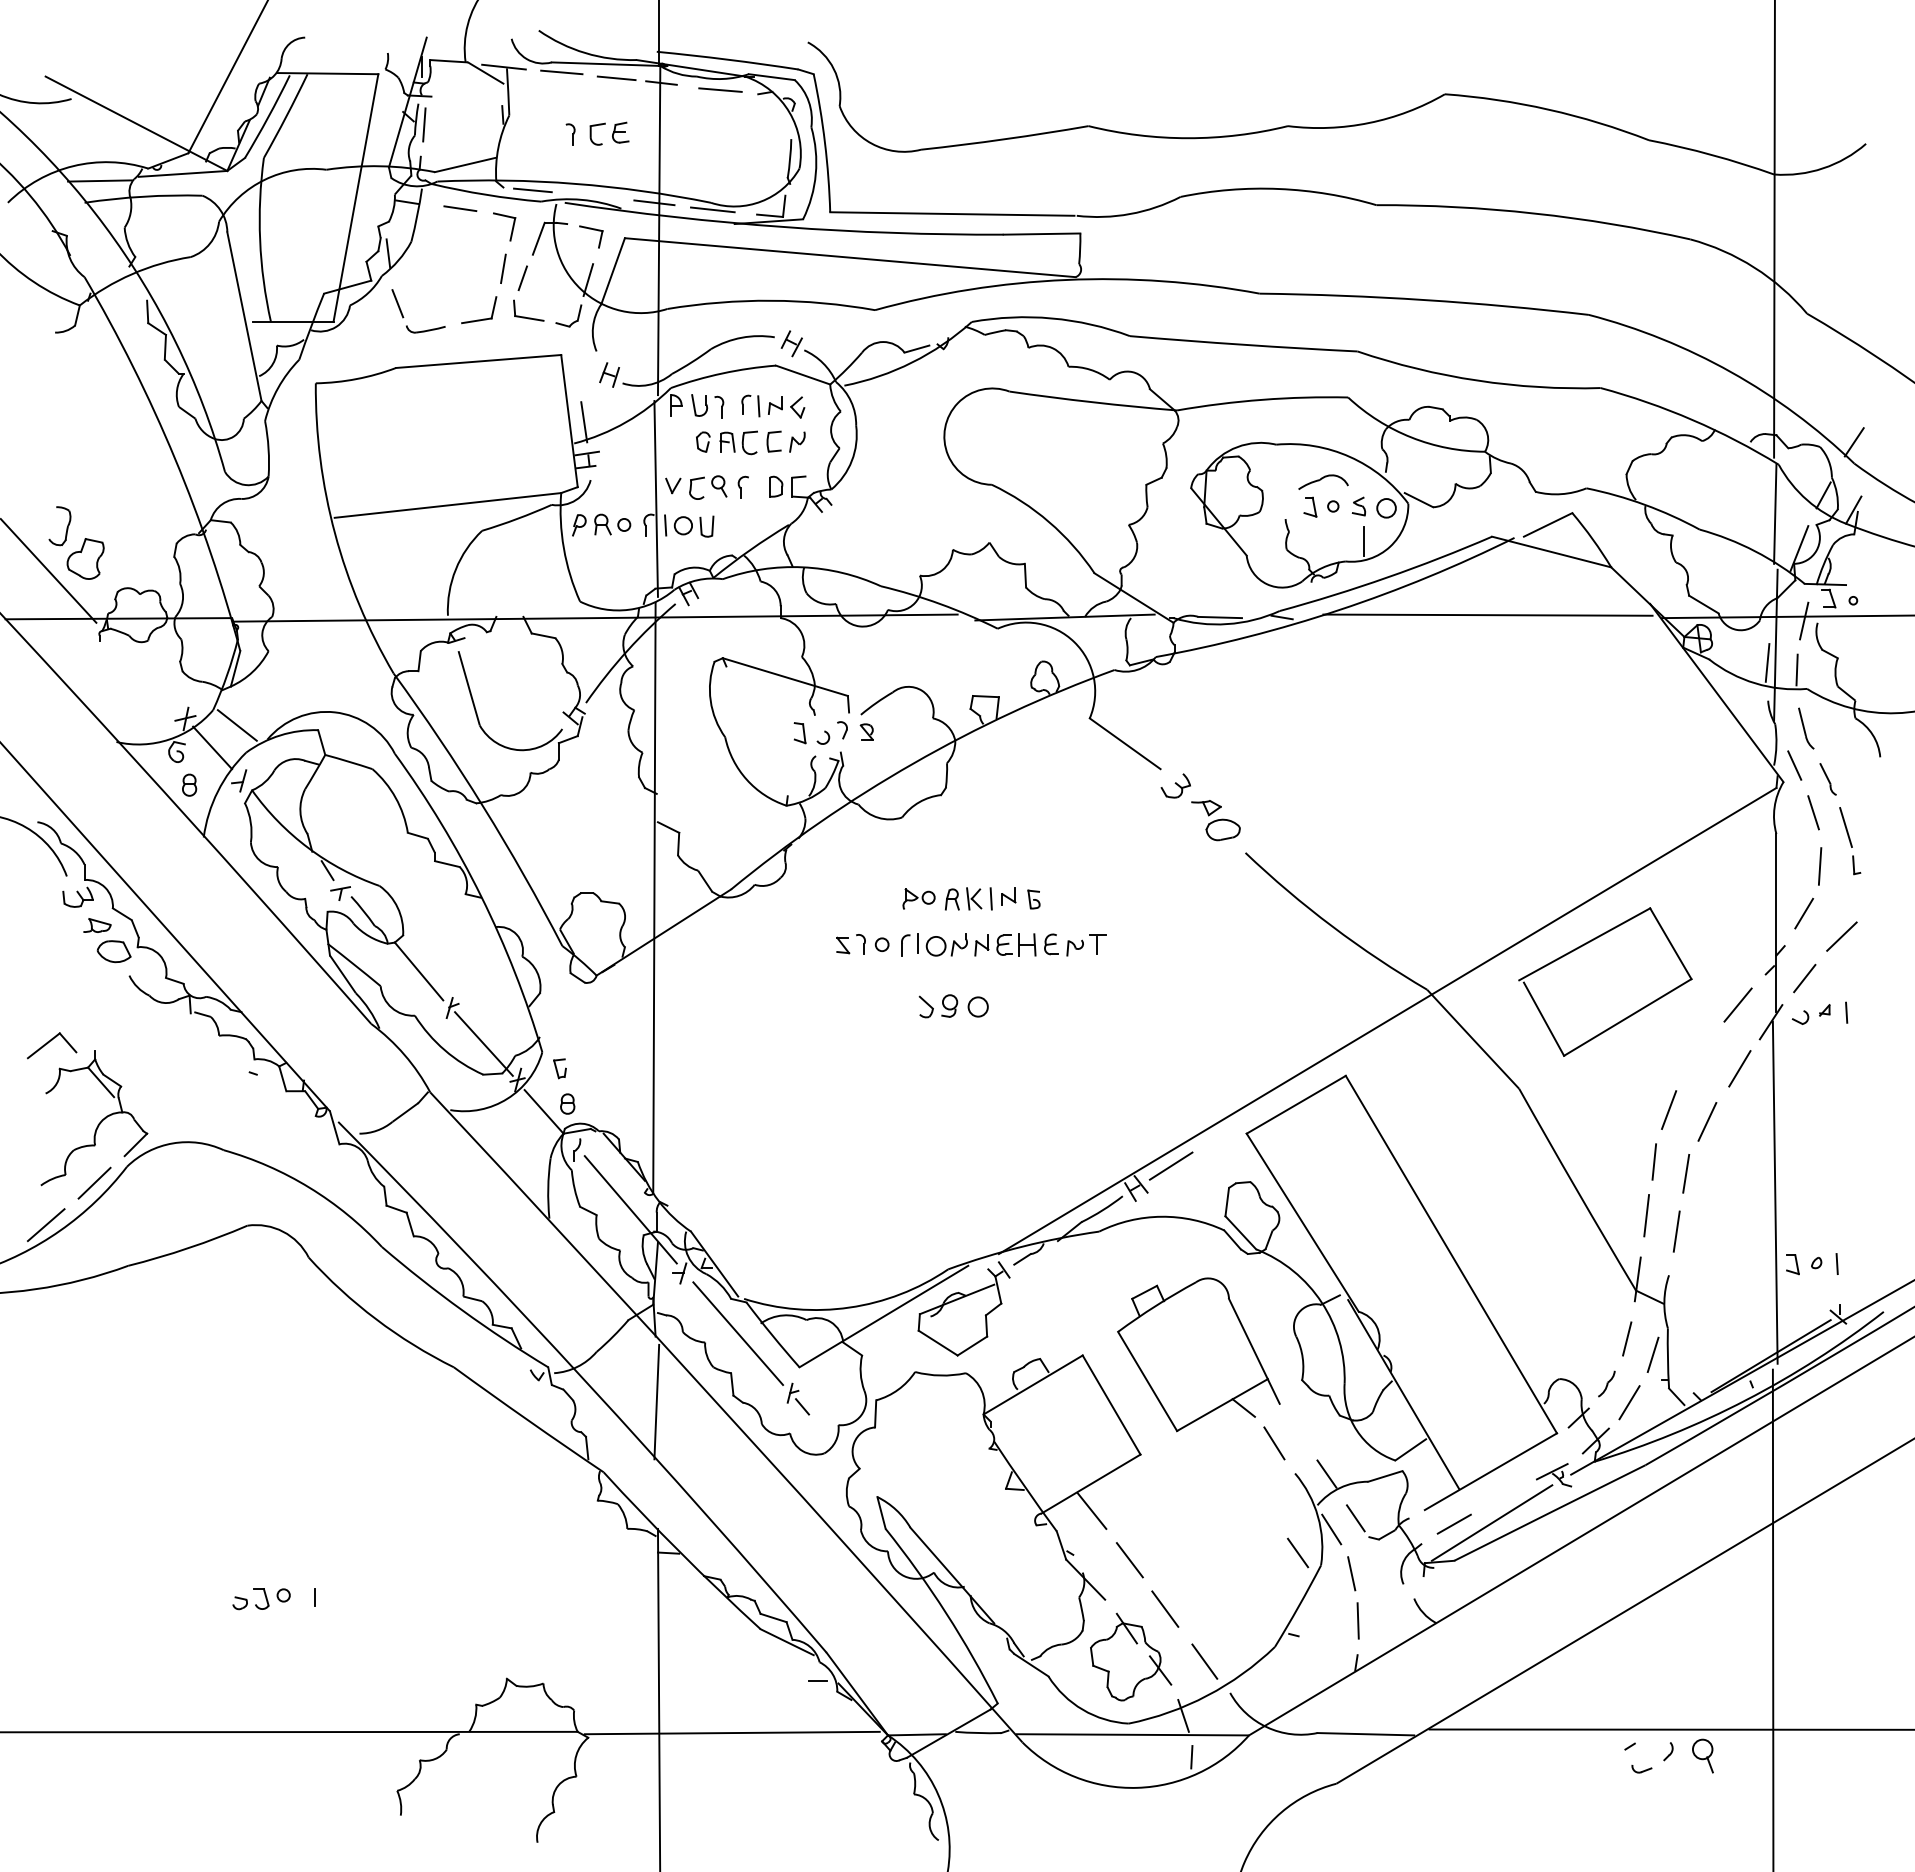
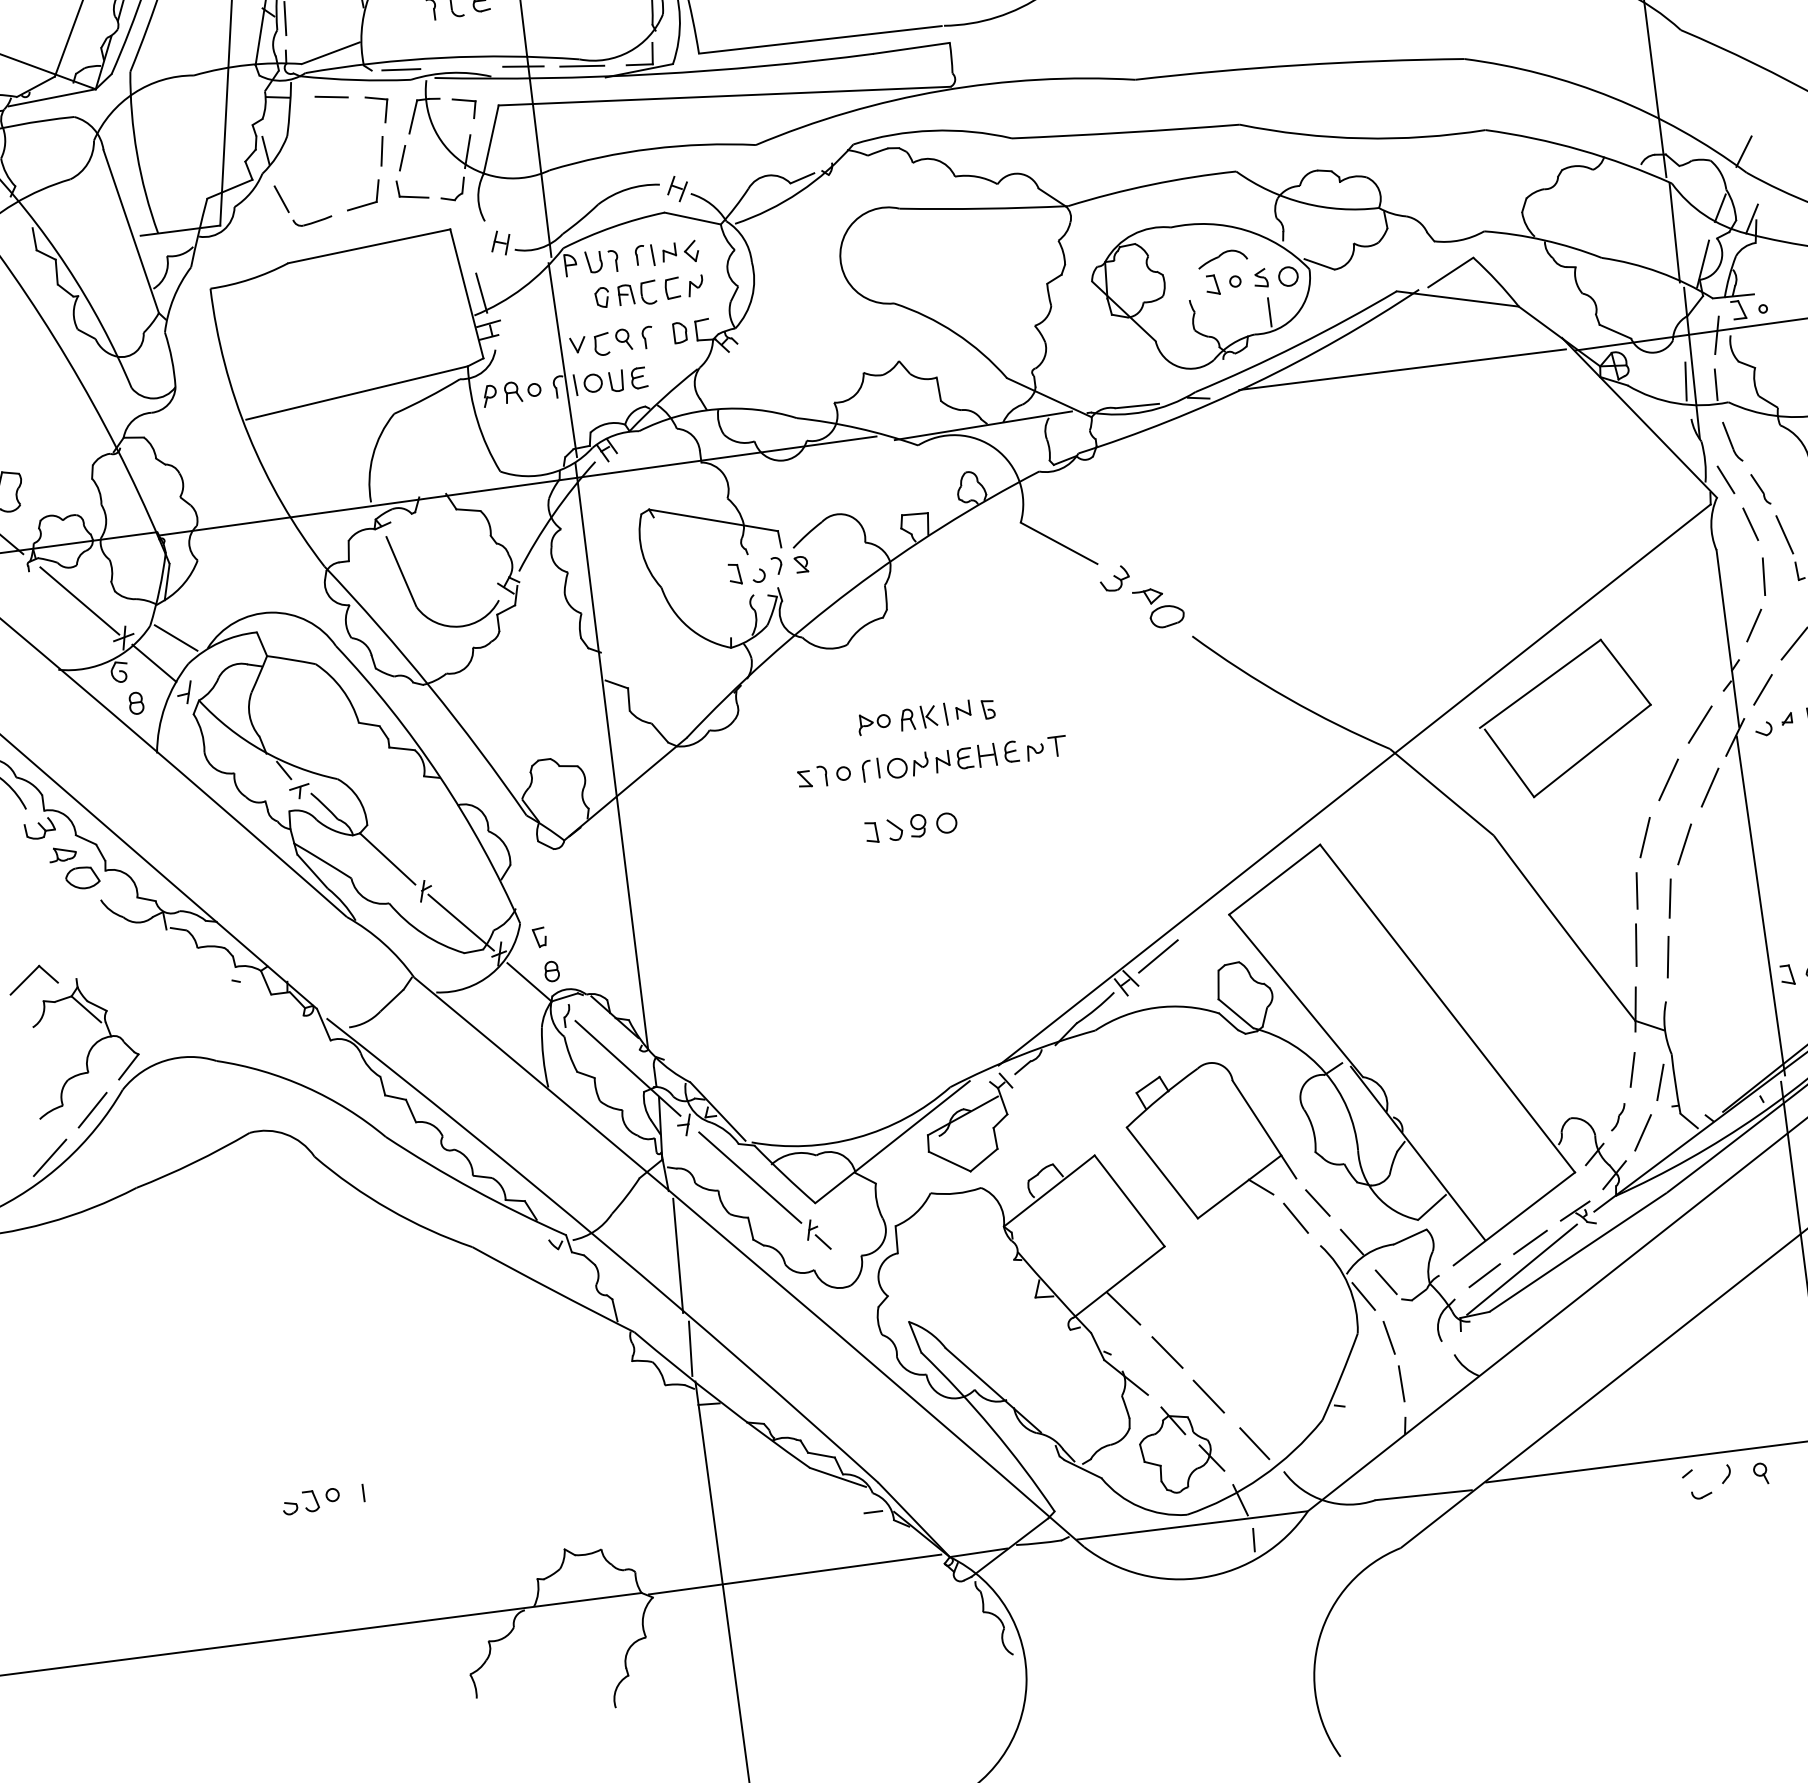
part: (729, 526) -> (639, 378), added
line: (146, 676) -> (79, 600), added
part: (902, 1006) -> (871, 832), added
line: (1699, 1055) -> (1668, 779), added
line: (657, 1495) -> (690, 1348), added
line: (1503, 1496) -> (1529, 1241), added
line: (1298, 1552) -> (1318, 1202), moved
part: (1702, 1755) -> (1760, 1473), size x0.62

